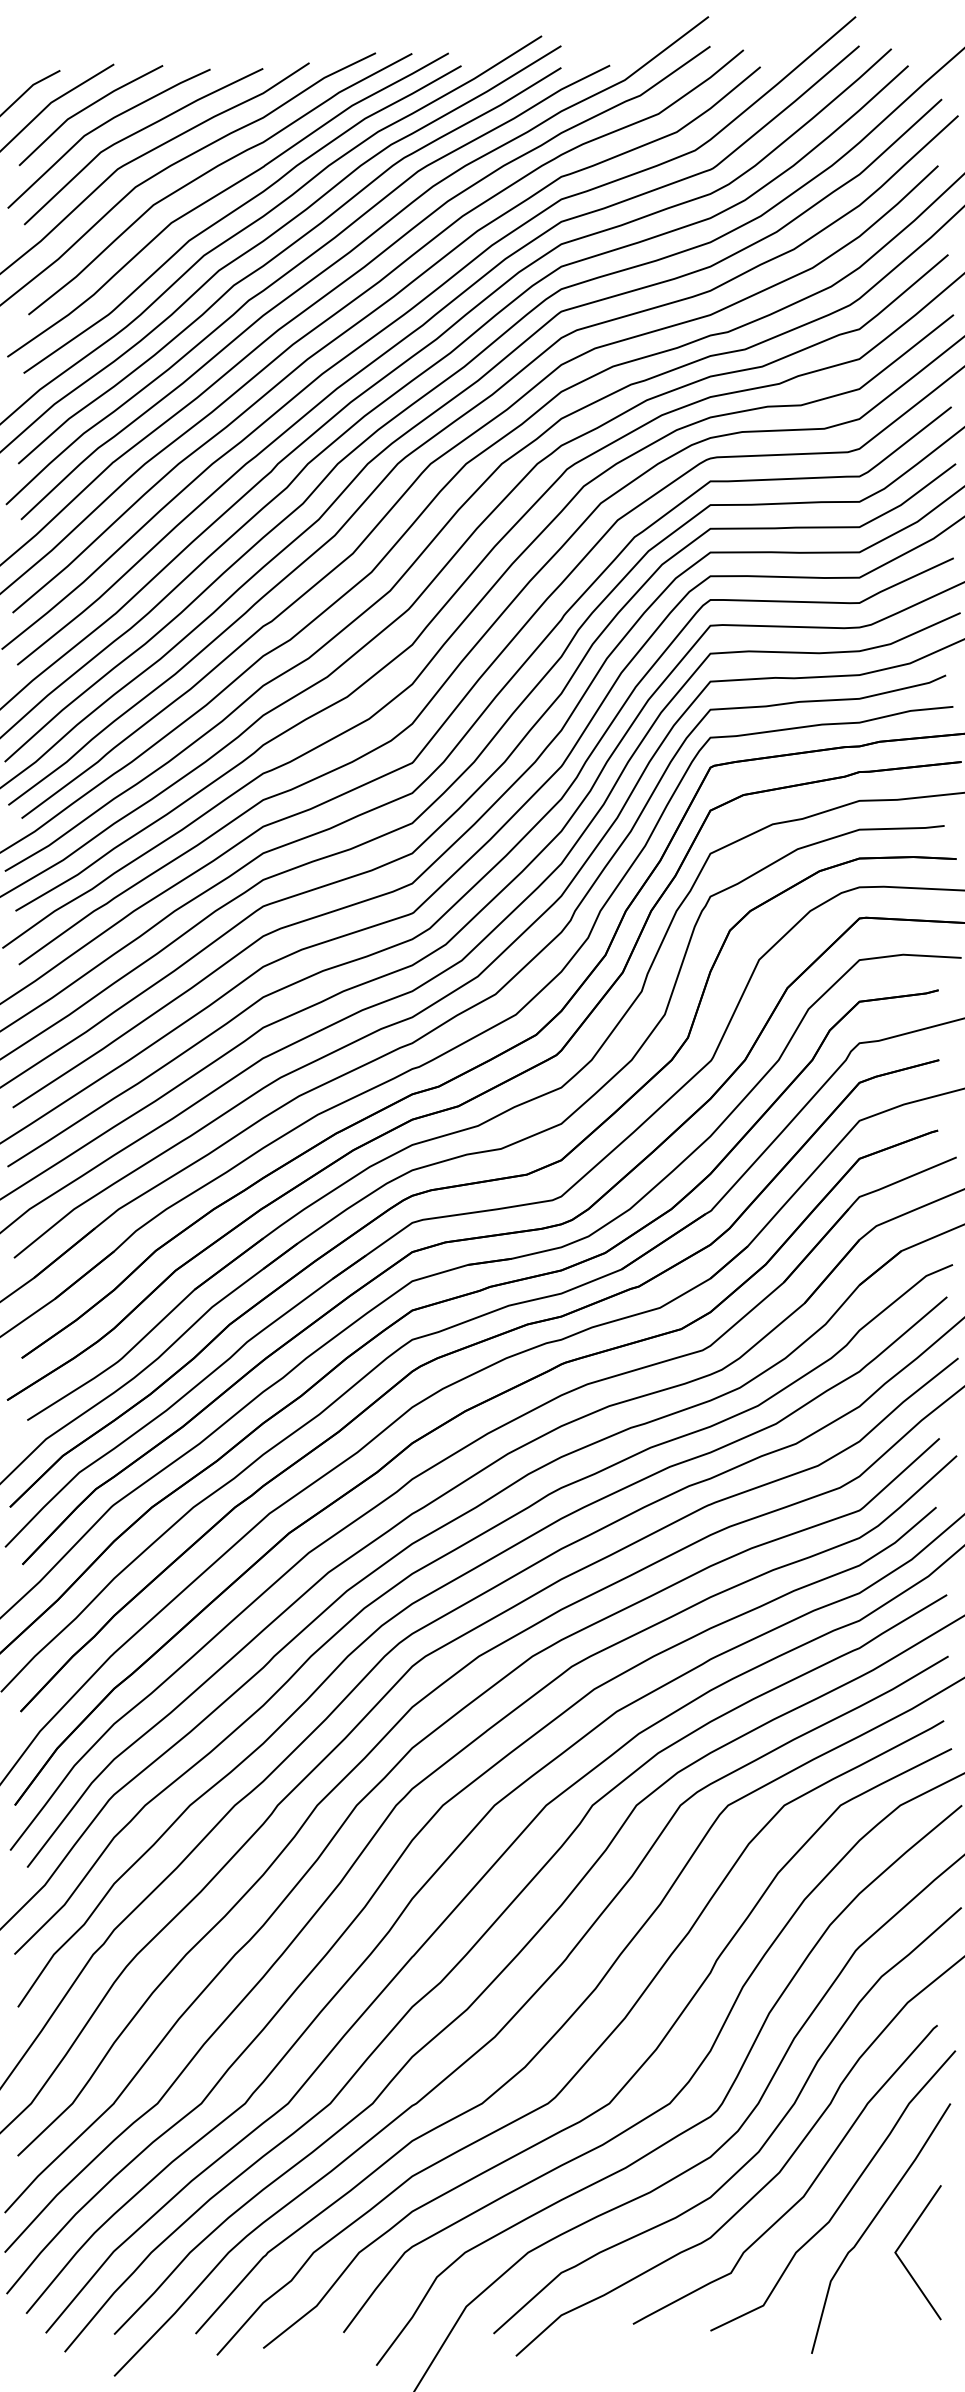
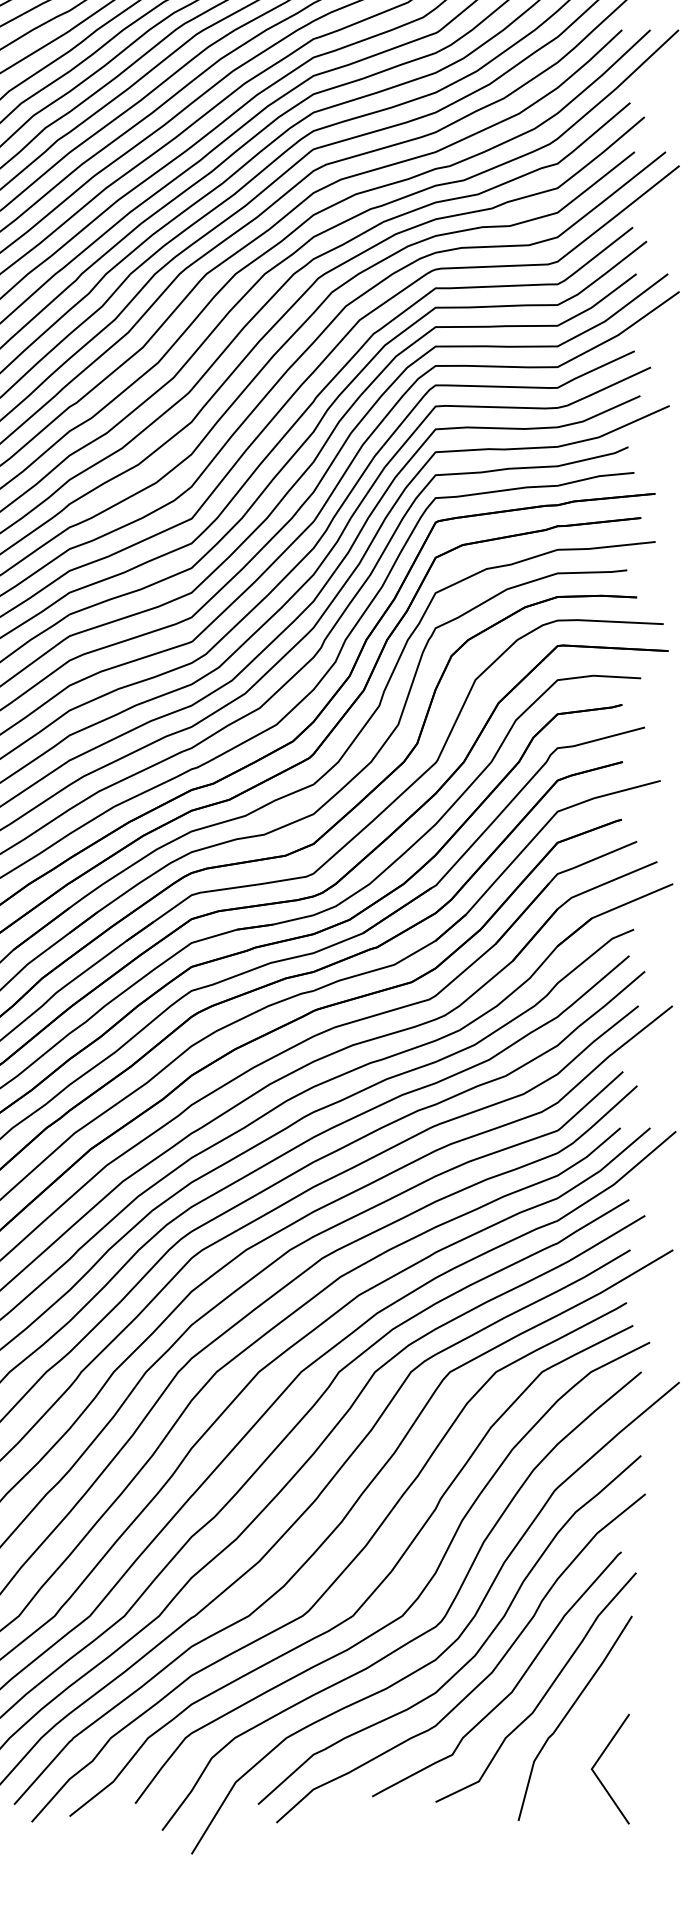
line: (904, 2241) -> (599, 1760), moved

